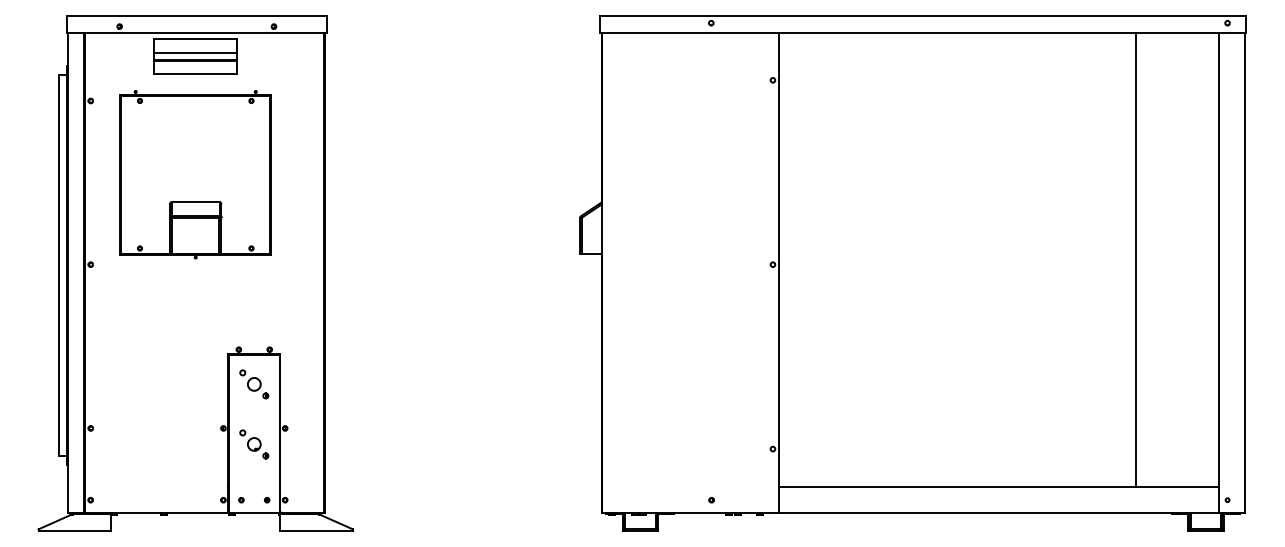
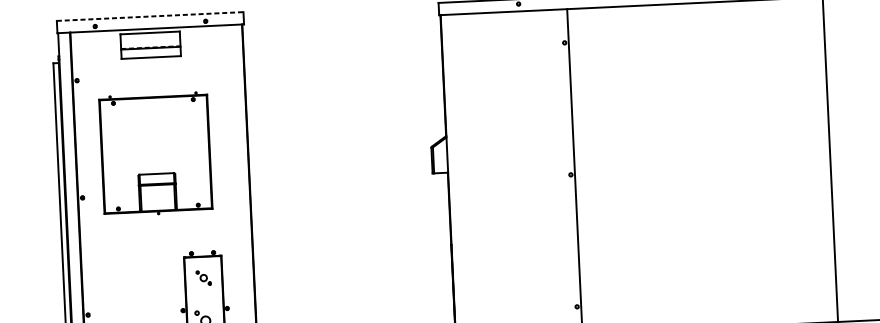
line: (197, 16) -> (150, 16), solid -> dashed
line: (195, 53) -> (150, 43), removed
line: (196, 59) -> (151, 47), solid -> dashed
part: (195, 174) -> (155, 154), moved
part: (254, 384) -> (203, 278), size x0.7

